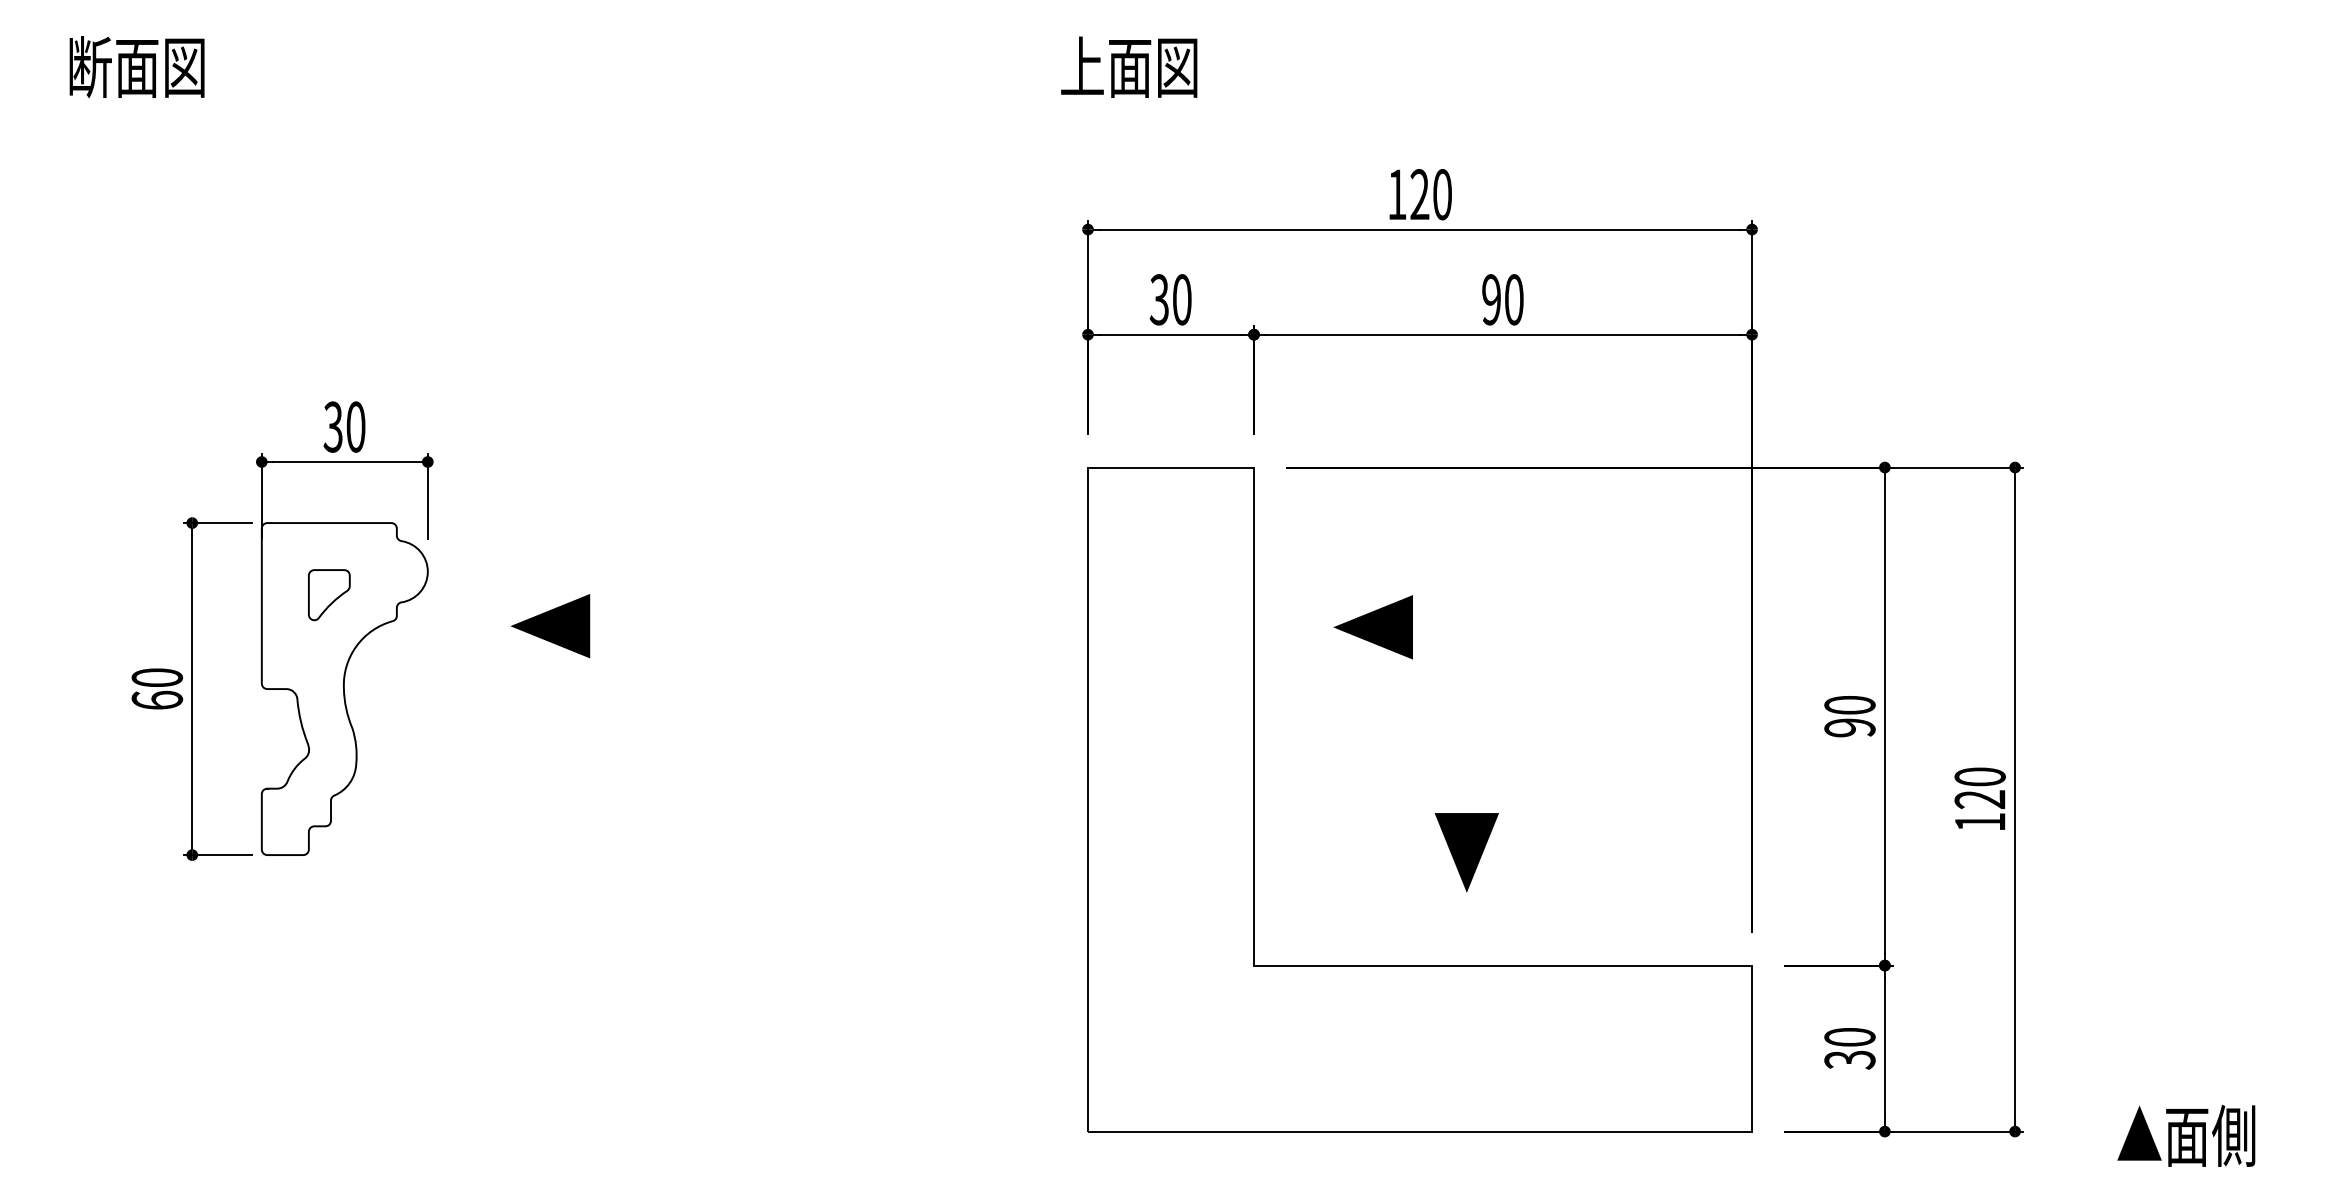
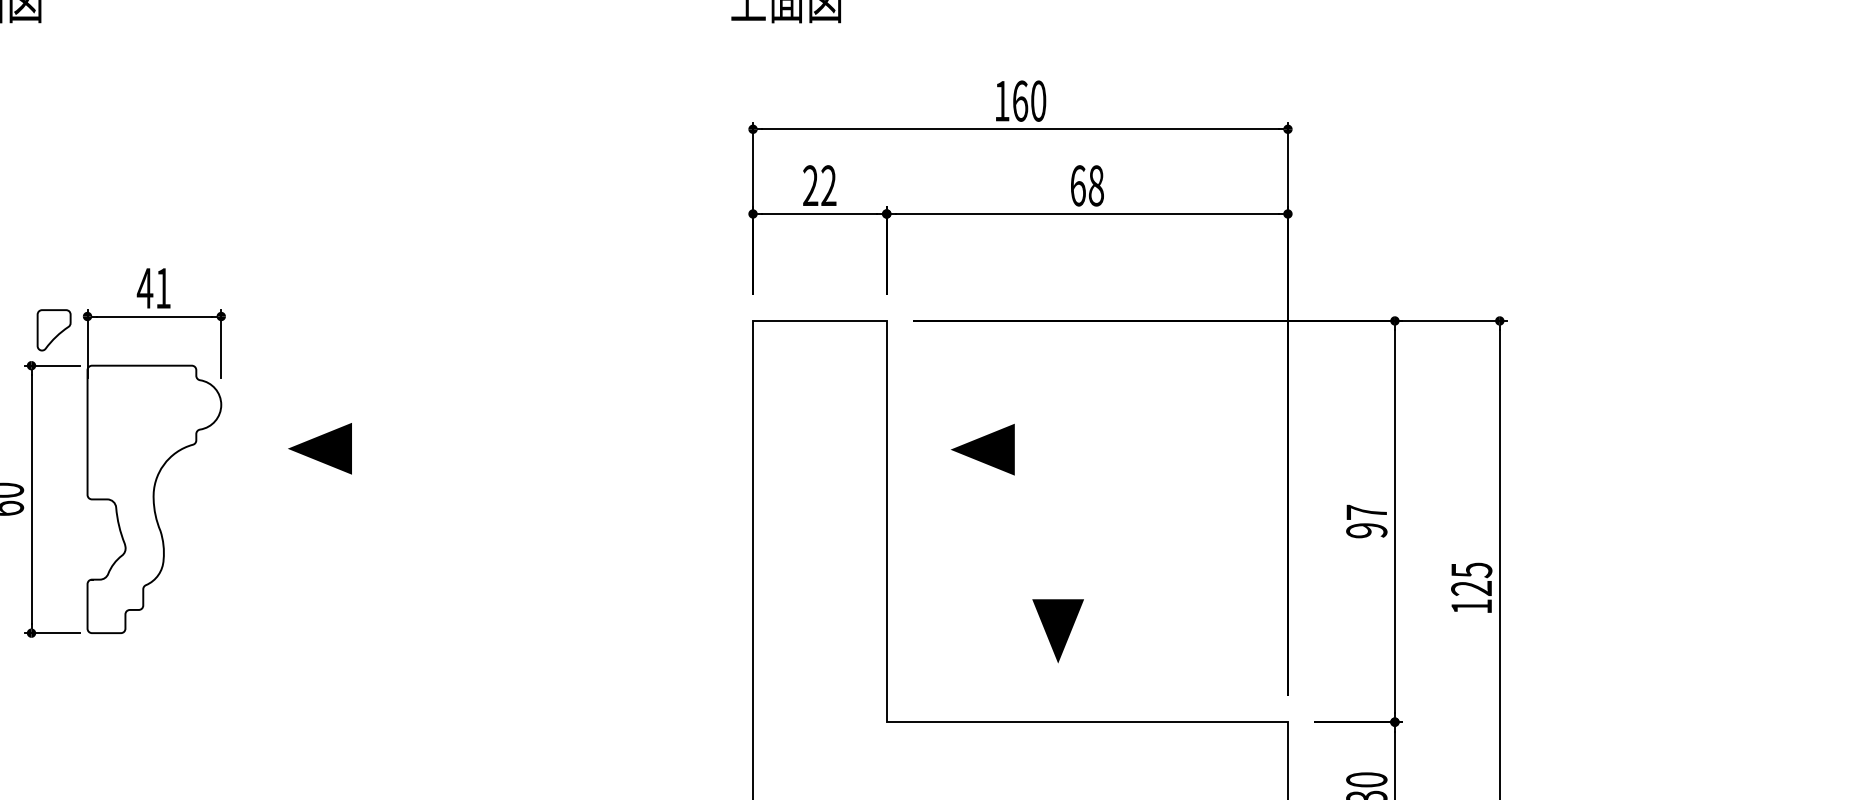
text: (1419, 194) -> (1020, 101), 120 -> 160
text: (1170, 299) -> (819, 185), 30 -> 22
text: (1502, 299) -> (1086, 185), 90 -> 68
text: (344, 426) -> (154, 287), 30 -> 41
part: (329, 595) -> (54, 330), moved
text: (1849, 704) -> (1366, 511), 90 -> 97
text: (1979, 776) -> (1471, 569), 120 -> 125

